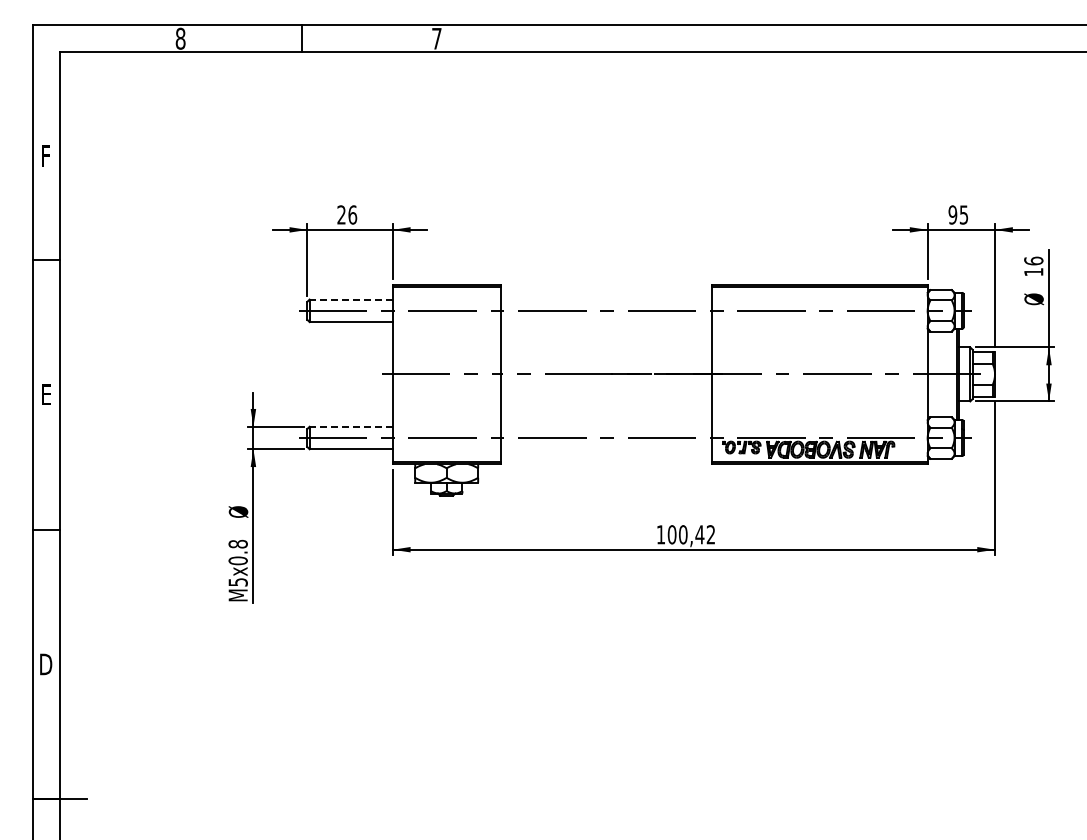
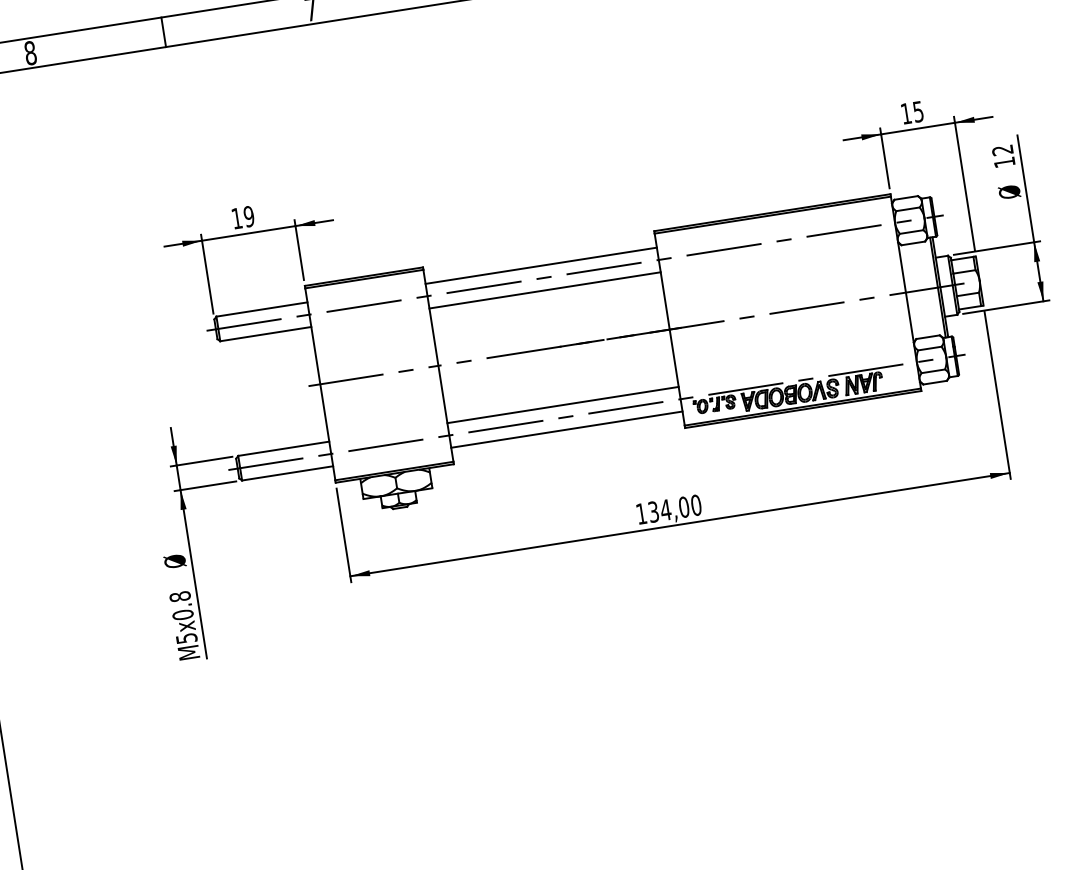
text: (347, 214) -> (243, 216), 26 -> 19
text: (952, 214) -> (905, 113), 95 -> 15
text: (1033, 260) -> (1002, 149), 16 -> 12
line: (351, 299) -> (262, 309), dashed -> solid
line: (605, 299) -> (540, 265), added
line: (605, 322) -> (544, 290), added
line: (351, 426) -> (284, 448), dashed -> solid
line: (605, 426) -> (562, 404), added
line: (605, 449) -> (566, 430), added
text: (691, 534) -> (674, 508), 100,42 -> 134,00

